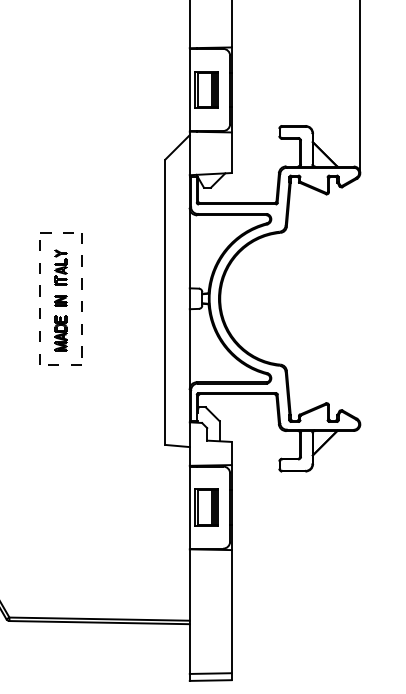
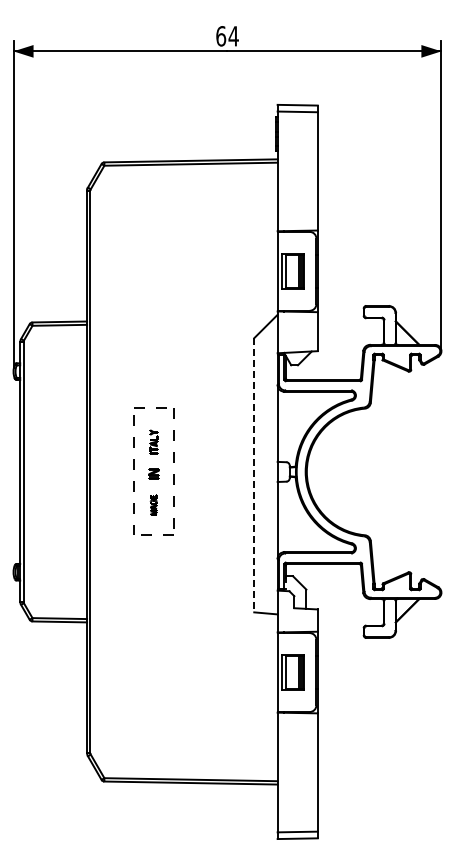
part: (60, 267) -> (153, 441), size x0.7
line: (165, 302) -> (254, 475), solid -> dashed
part: (60, 333) -> (153, 505), size x0.6

